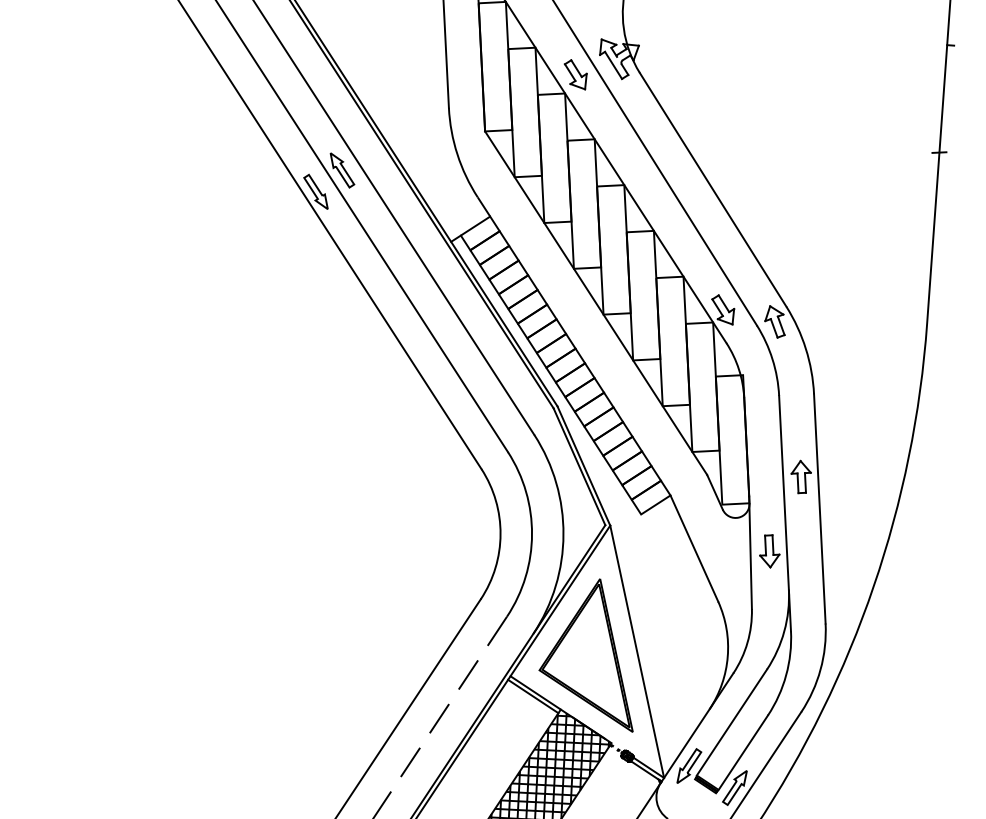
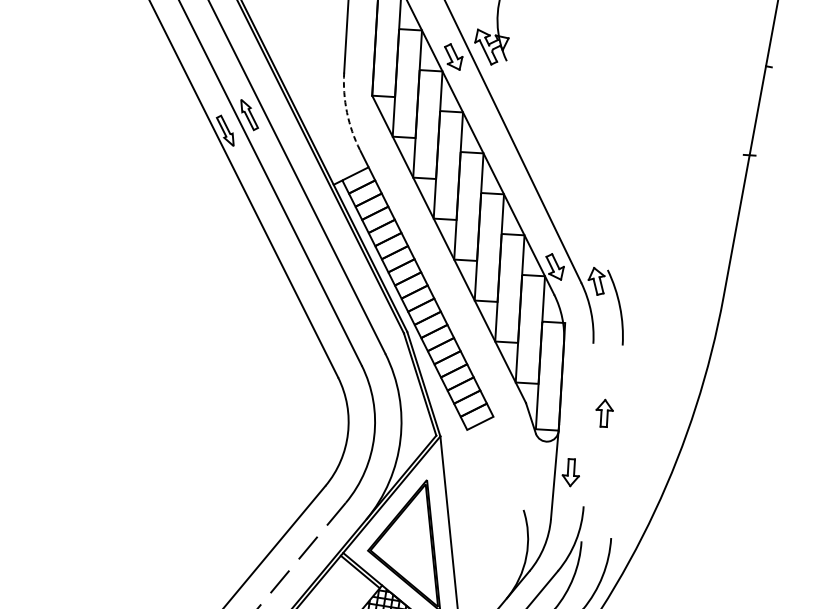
arc: (457, 154) -> (347, 112), solid -> dashed
line: (712, 189) -> (556, 165), removed
line: (819, 508) -> (616, 441), removed
line: (784, 513) -> (587, 442), removed
line: (694, 548) -> (508, 463), removed

